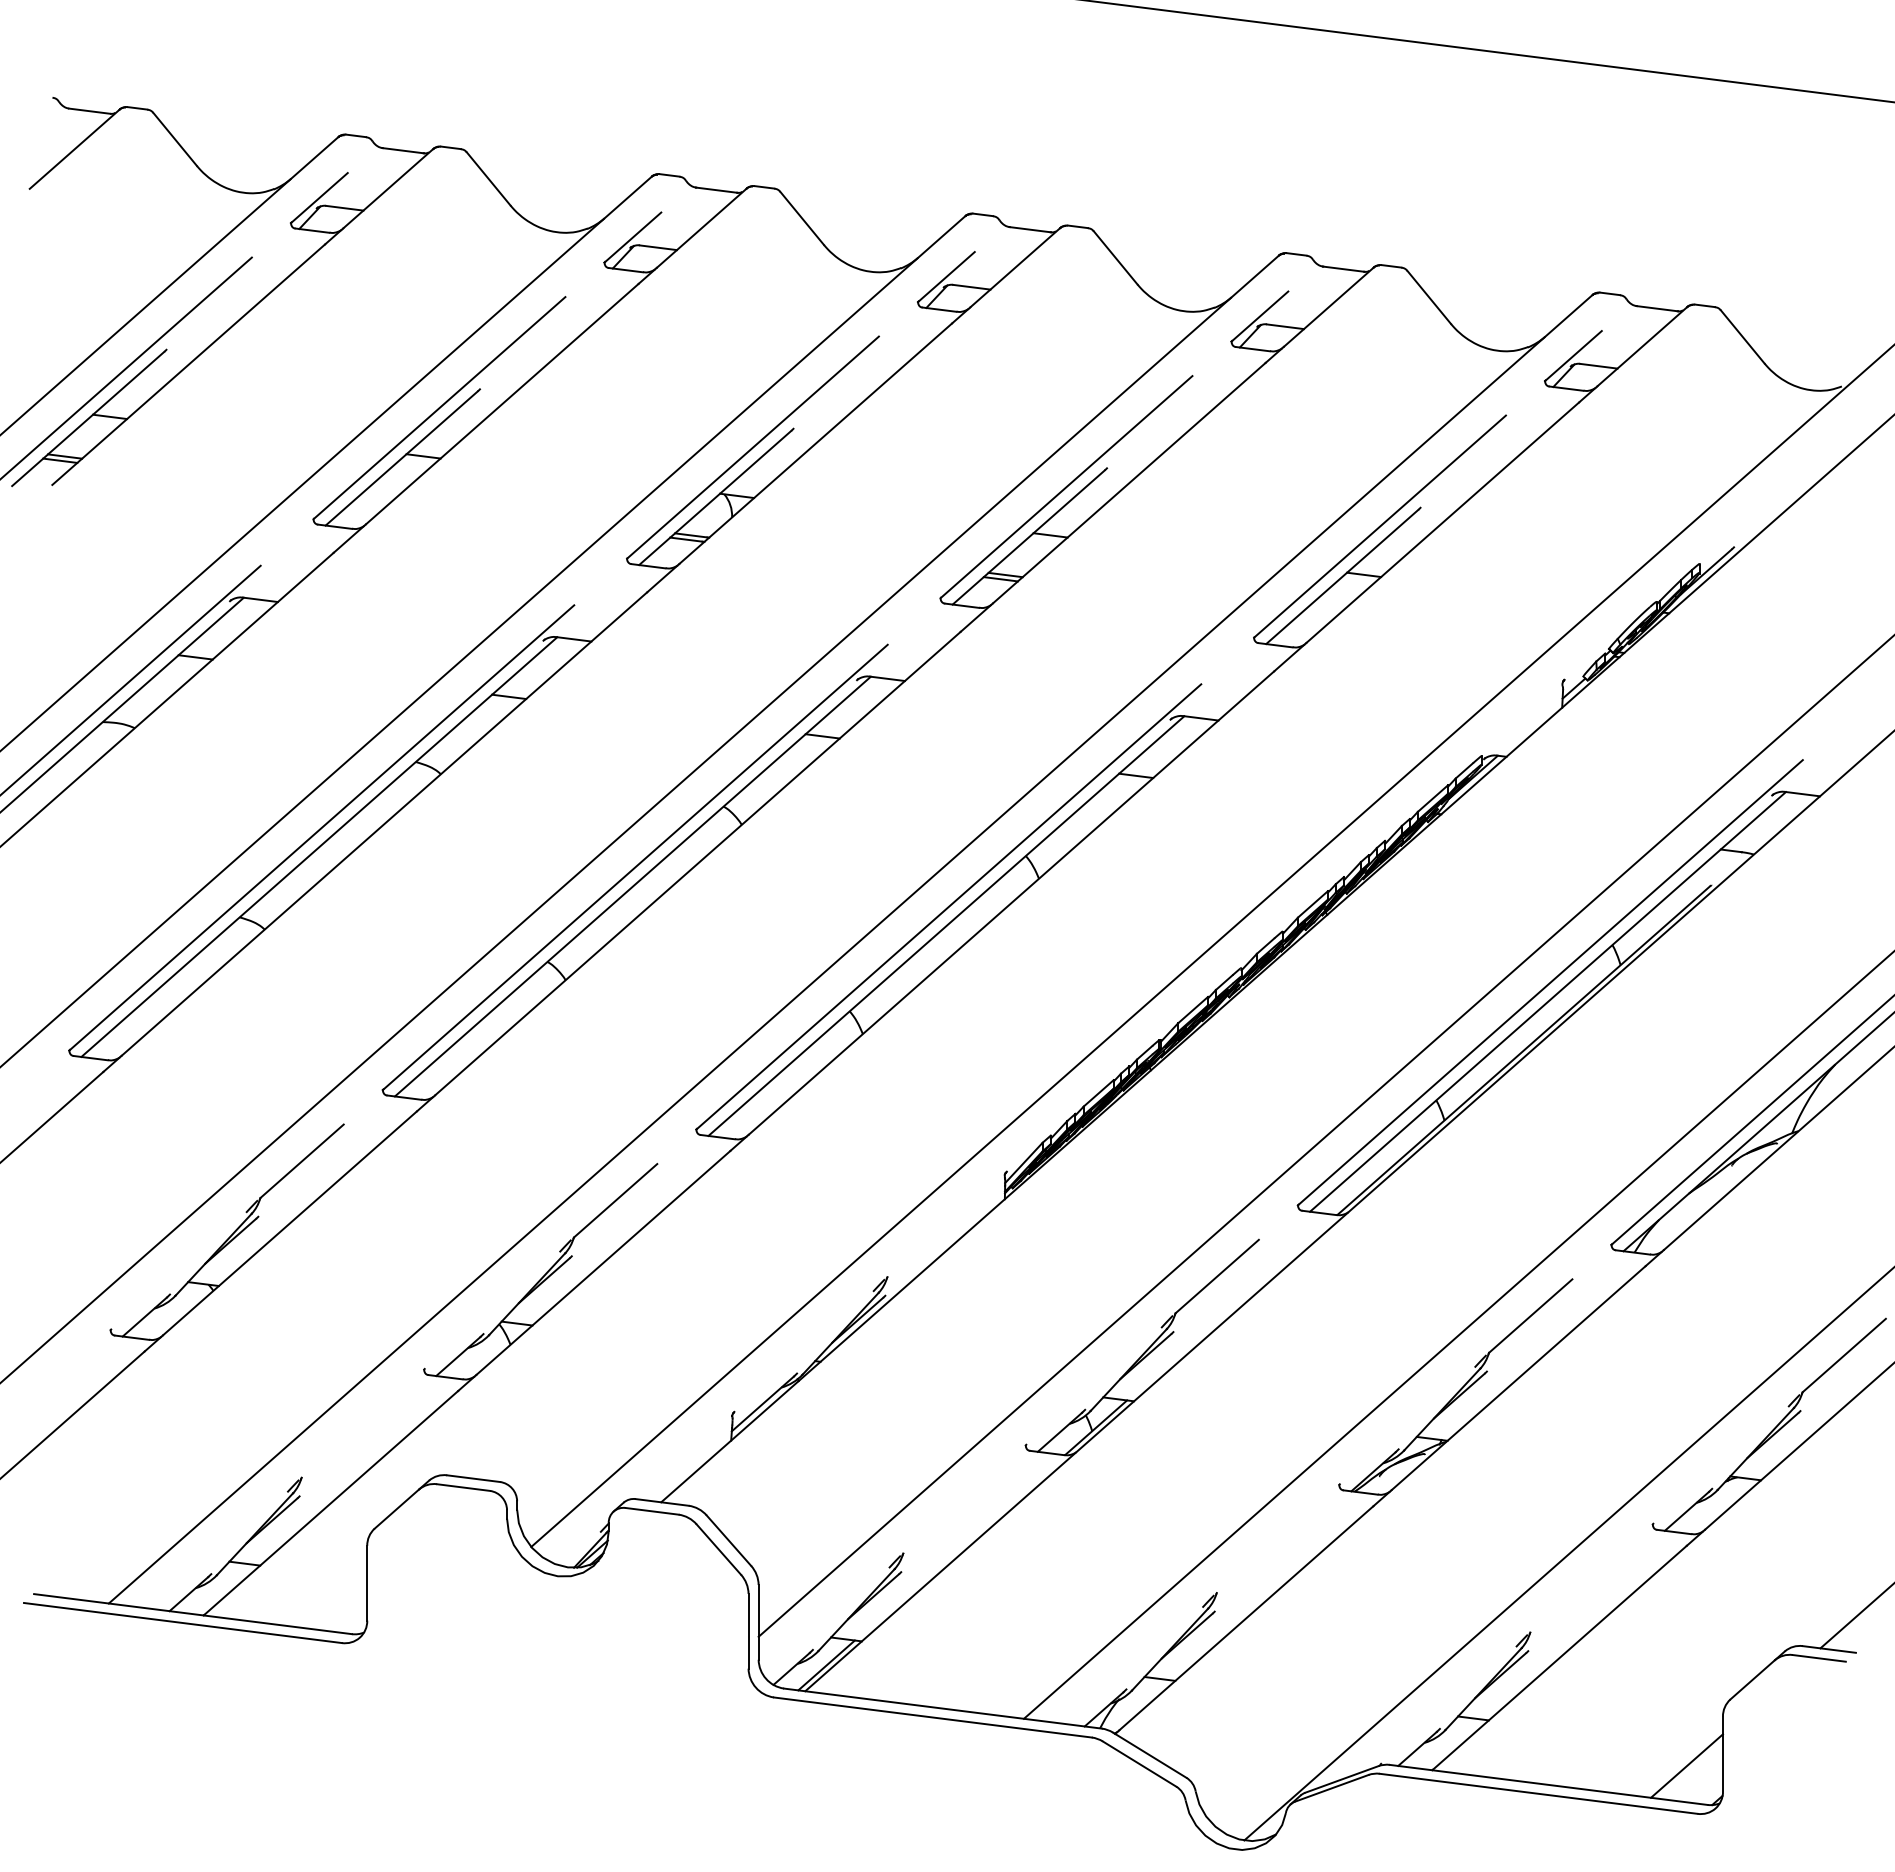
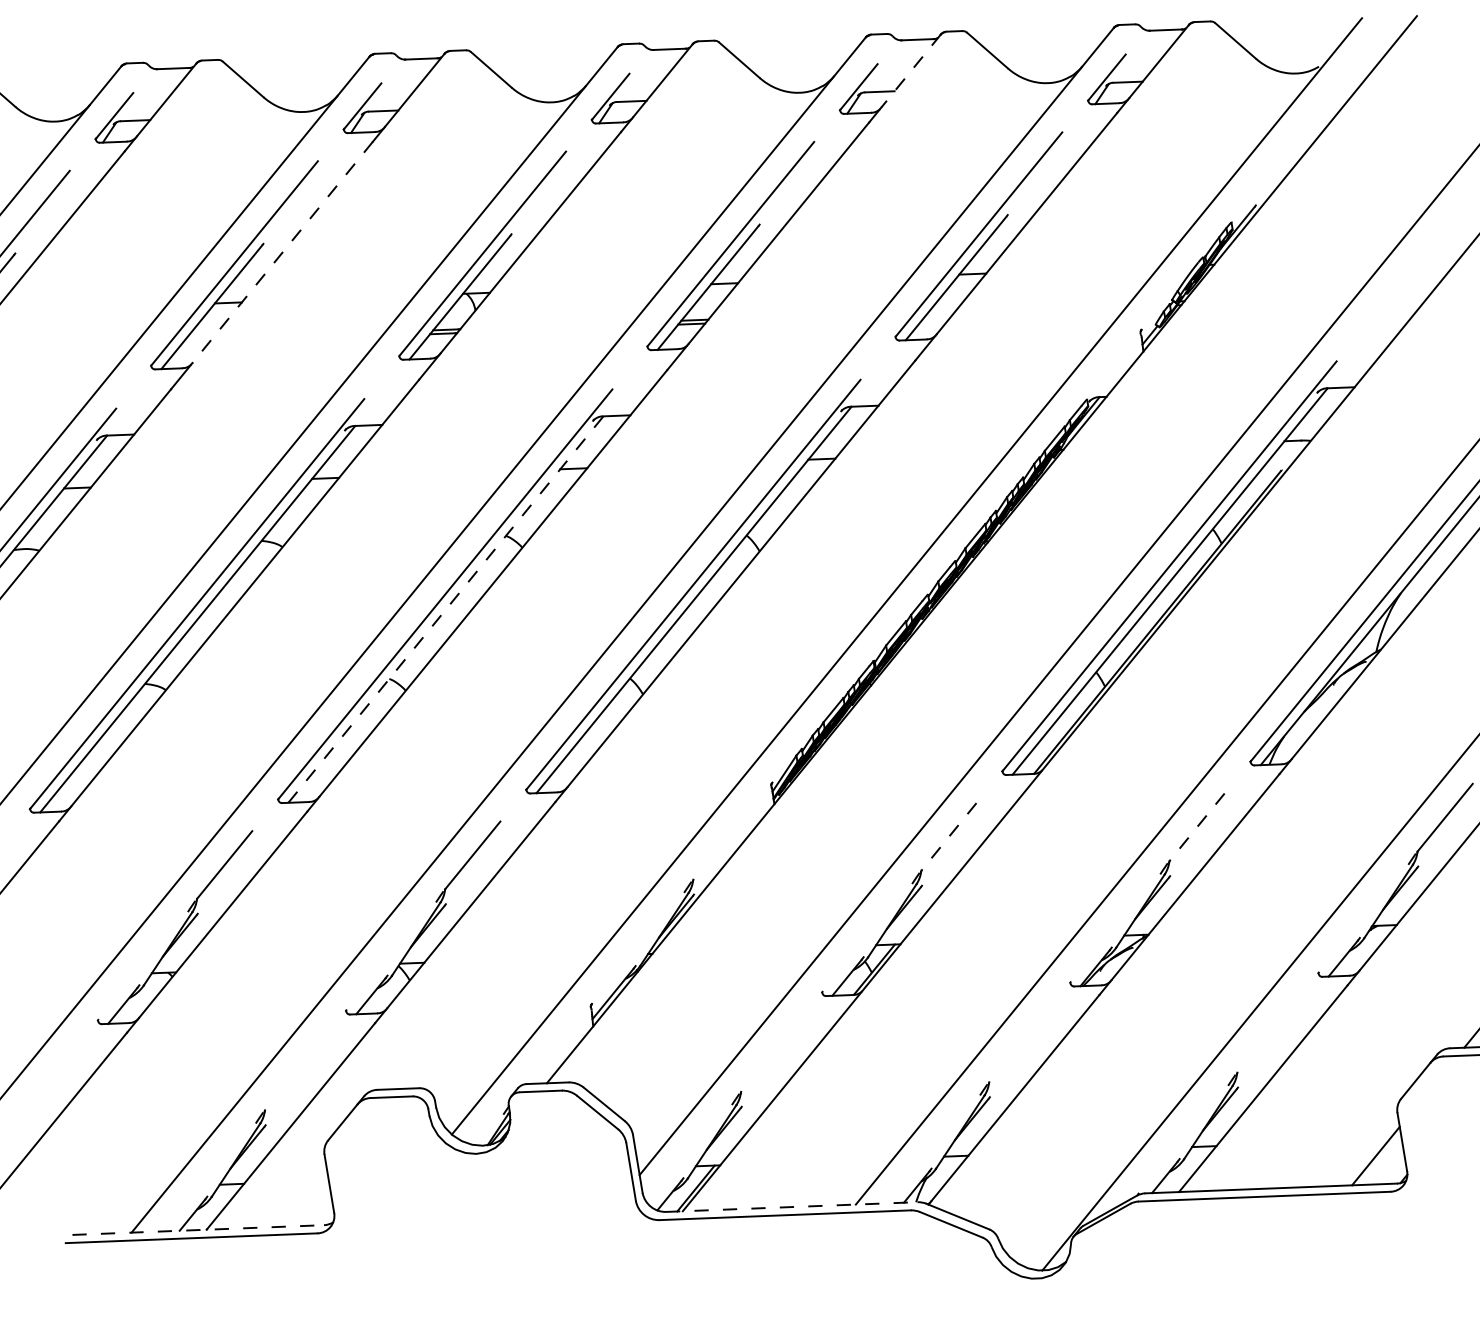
line: (1328, 307) -> (910, 71), solid -> dashed
line: (502, 404) -> (282, 252), solid -> dashed
line: (633, 886) -> (446, 609), solid -> dashed
line: (1216, 1276) -> (948, 836), solid -> dashed
line: (1530, 1316) -> (1196, 827), solid -> dashed
line: (193, 1614) -> (198, 1230), solid -> dashed
line: (943, 1708) -> (792, 1206), solid -> dashed

